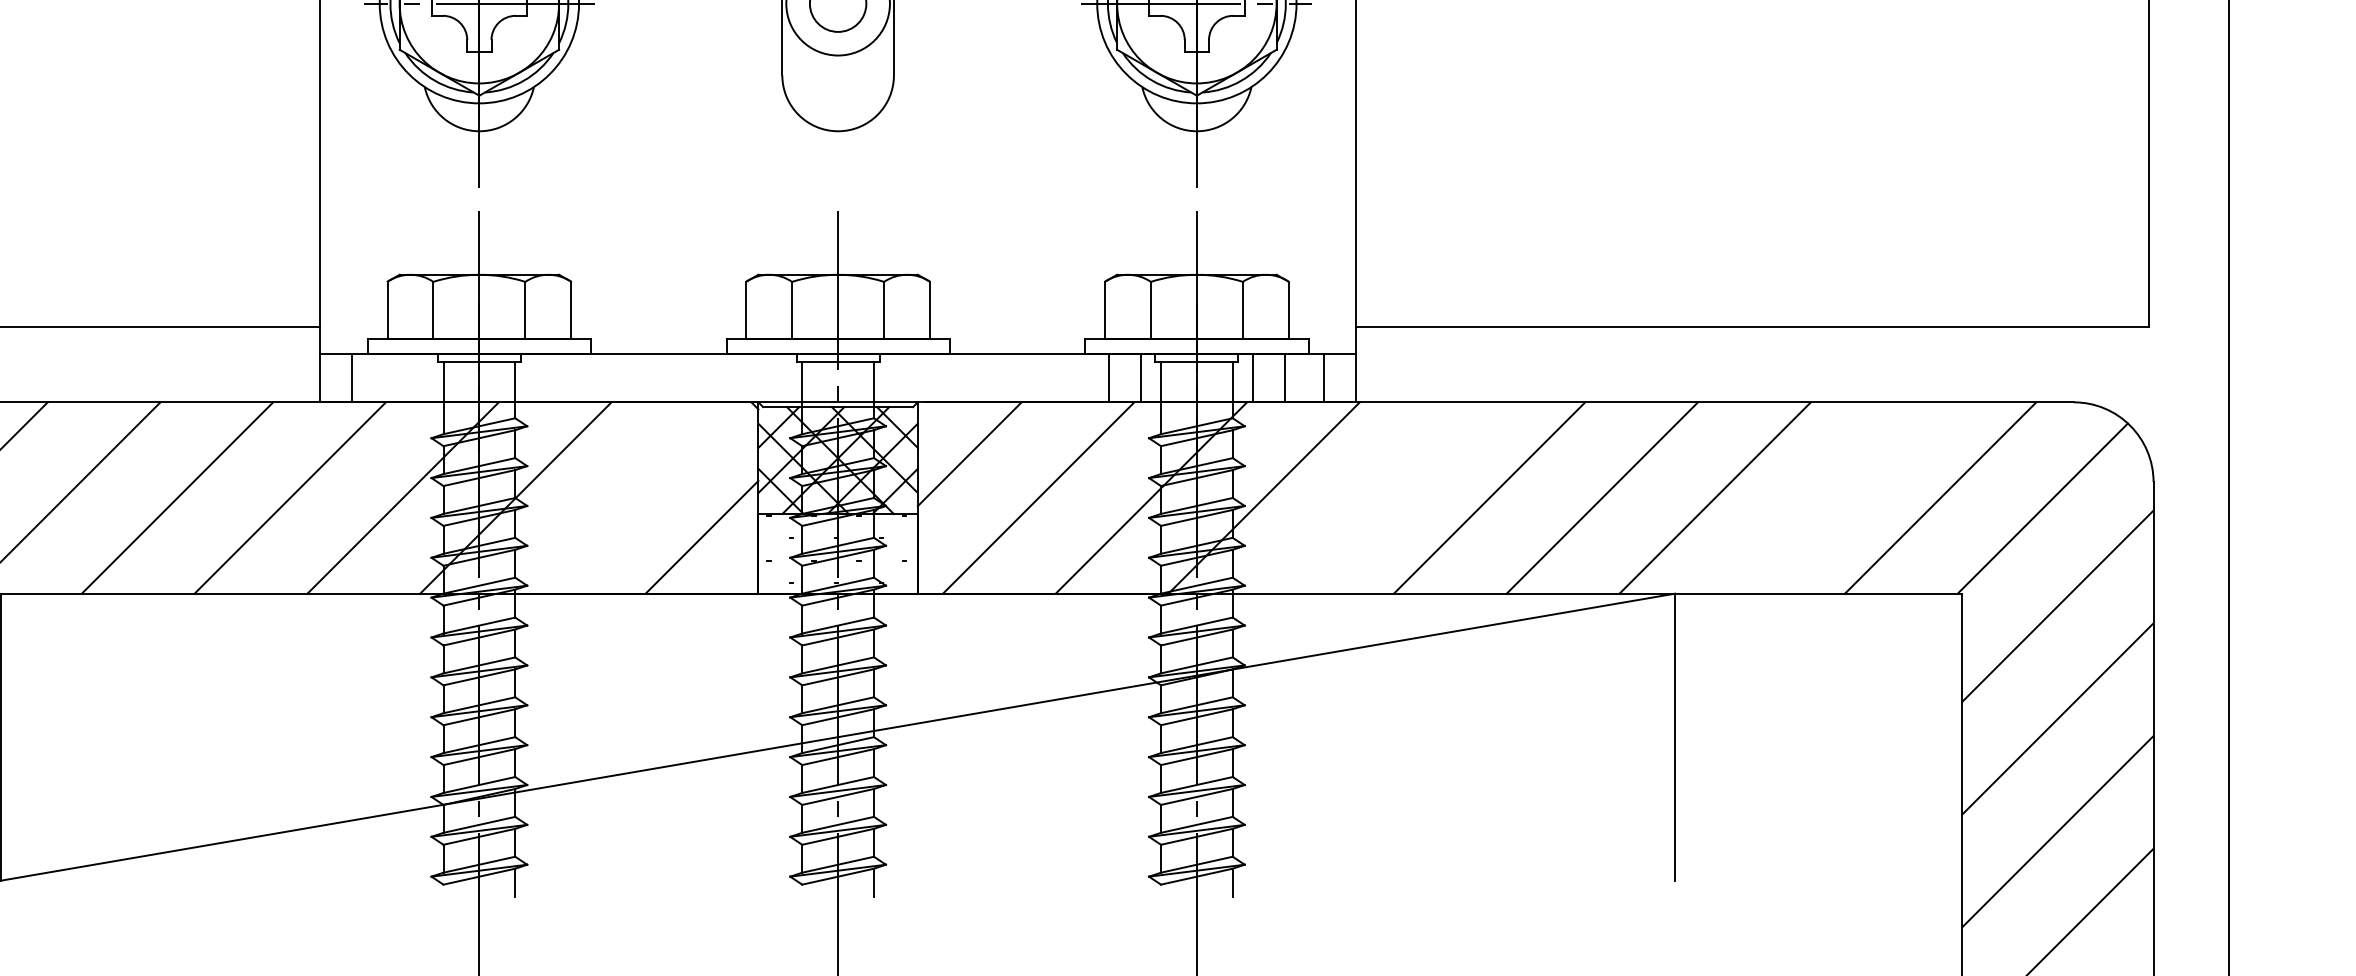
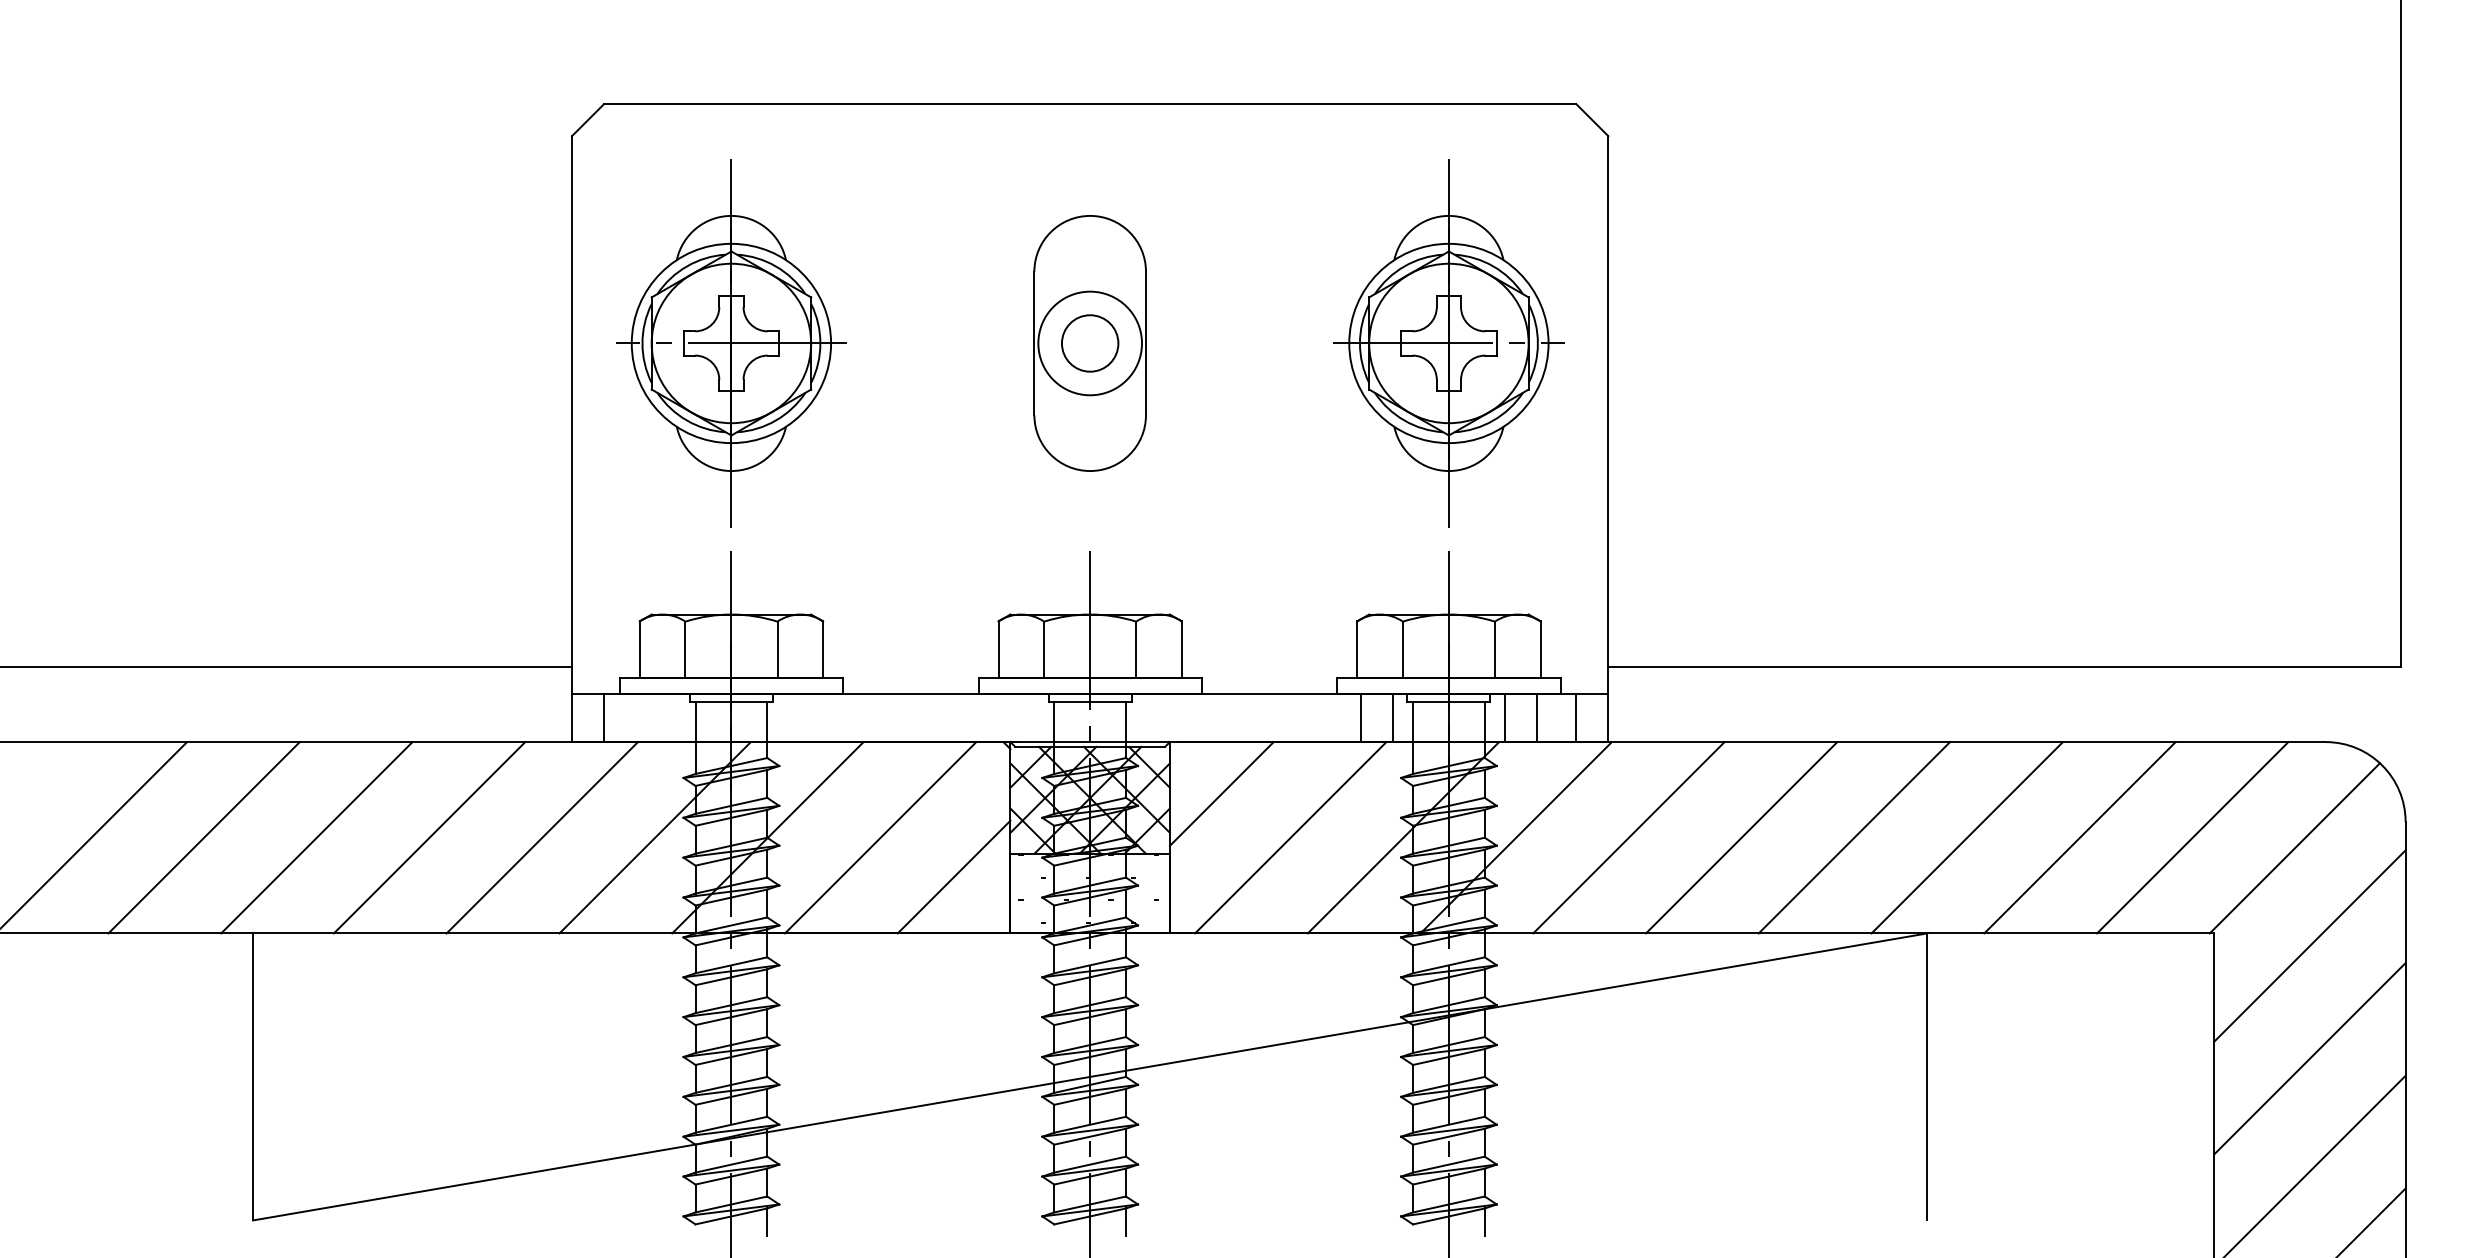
line: (628, 497) -> (880, 837), added
line: (1376, 497) -> (1628, 837), added
line: (1827, 497) -> (2079, 837), added

